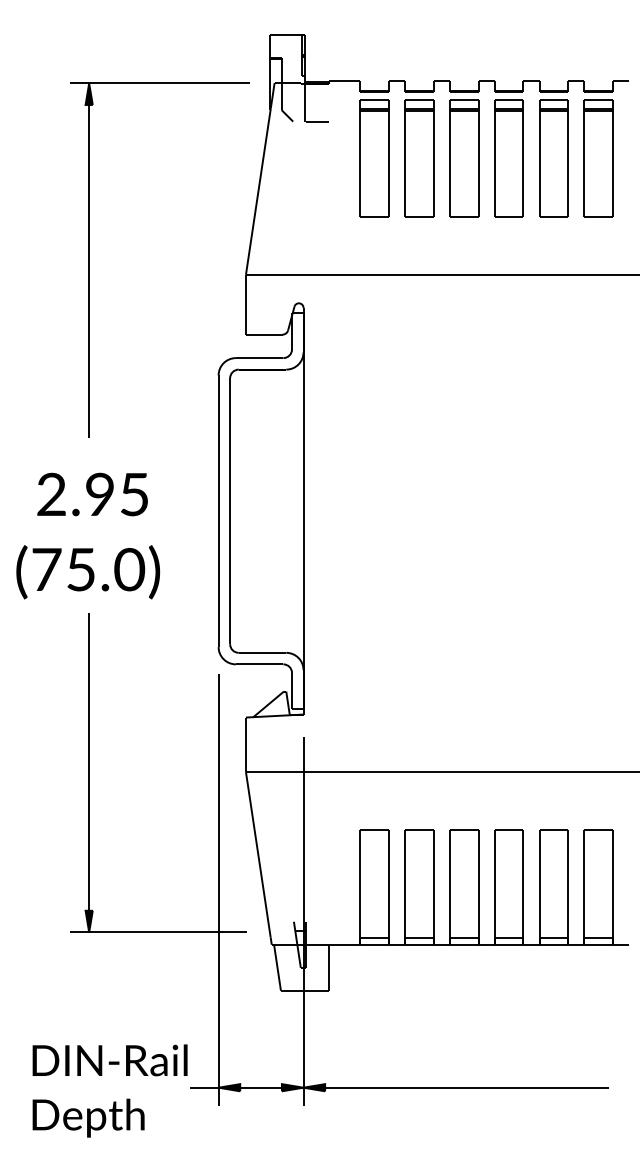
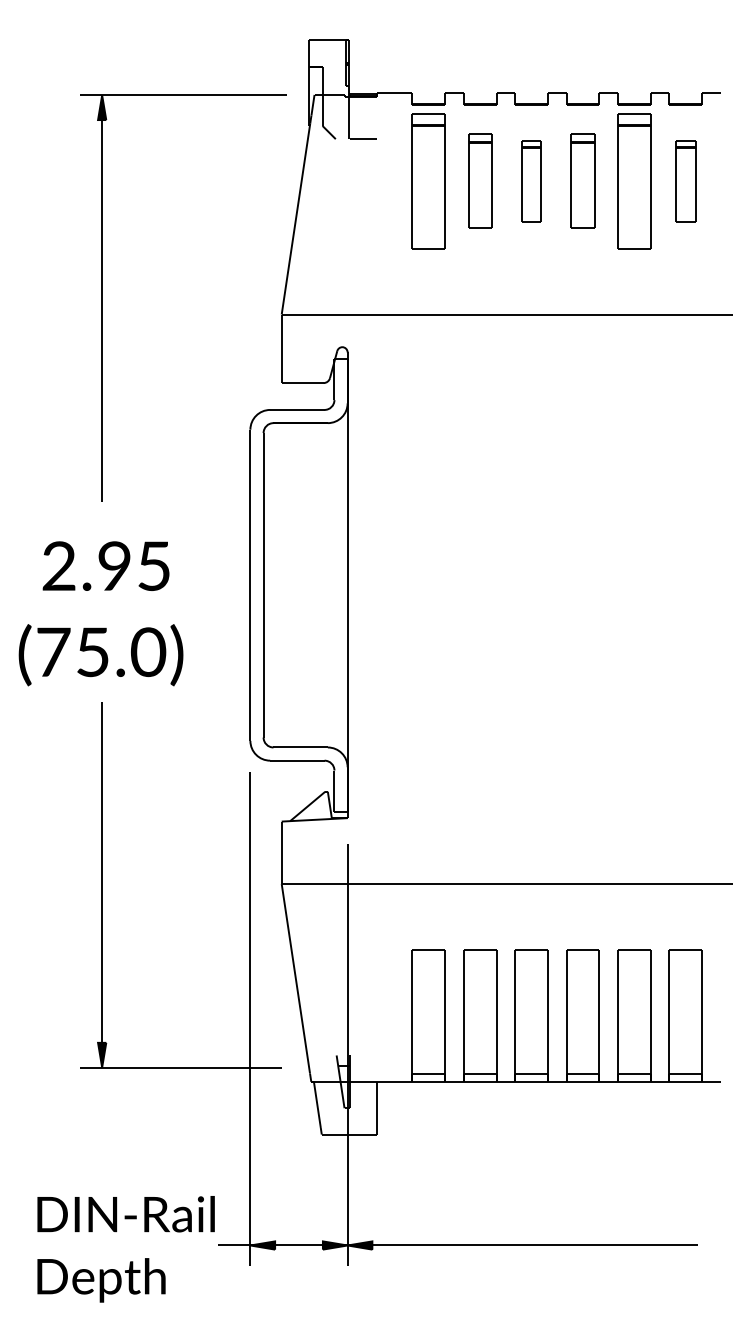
part: (419, 158) -> (480, 181), size x0.7
part: (464, 158) -> (531, 181), size x0.6
part: (508, 158) -> (582, 181), size x0.7
part: (598, 158) -> (685, 181), size x0.6

